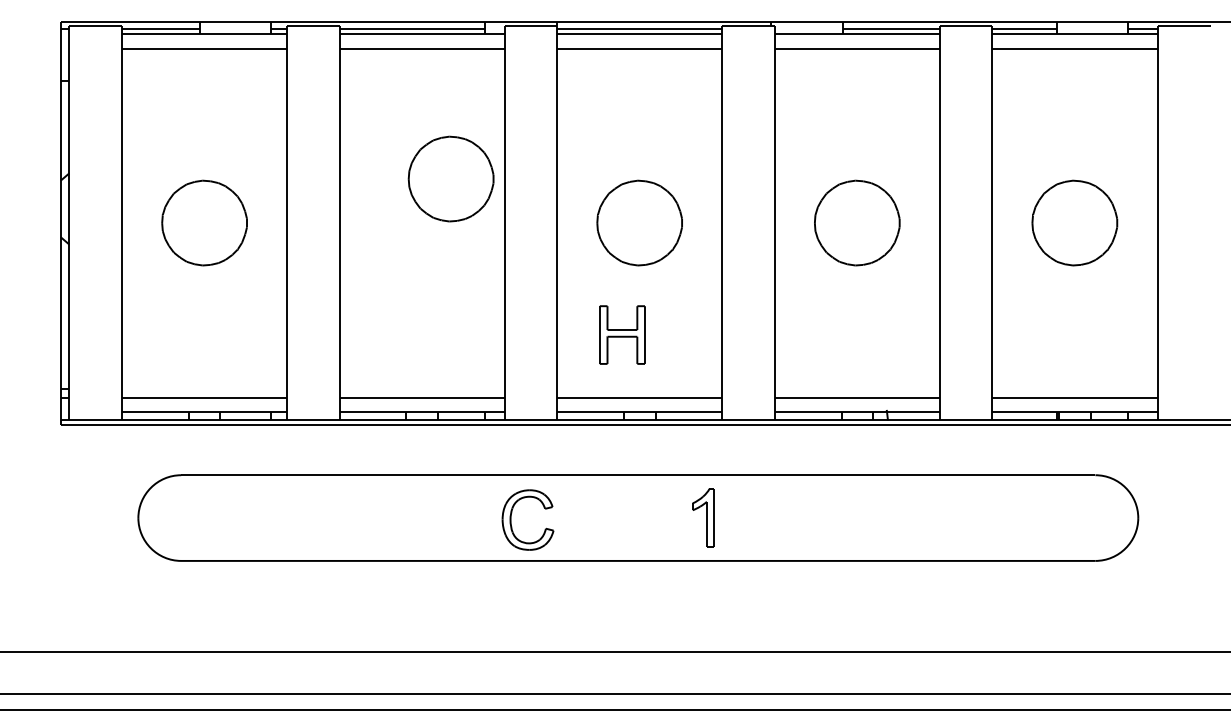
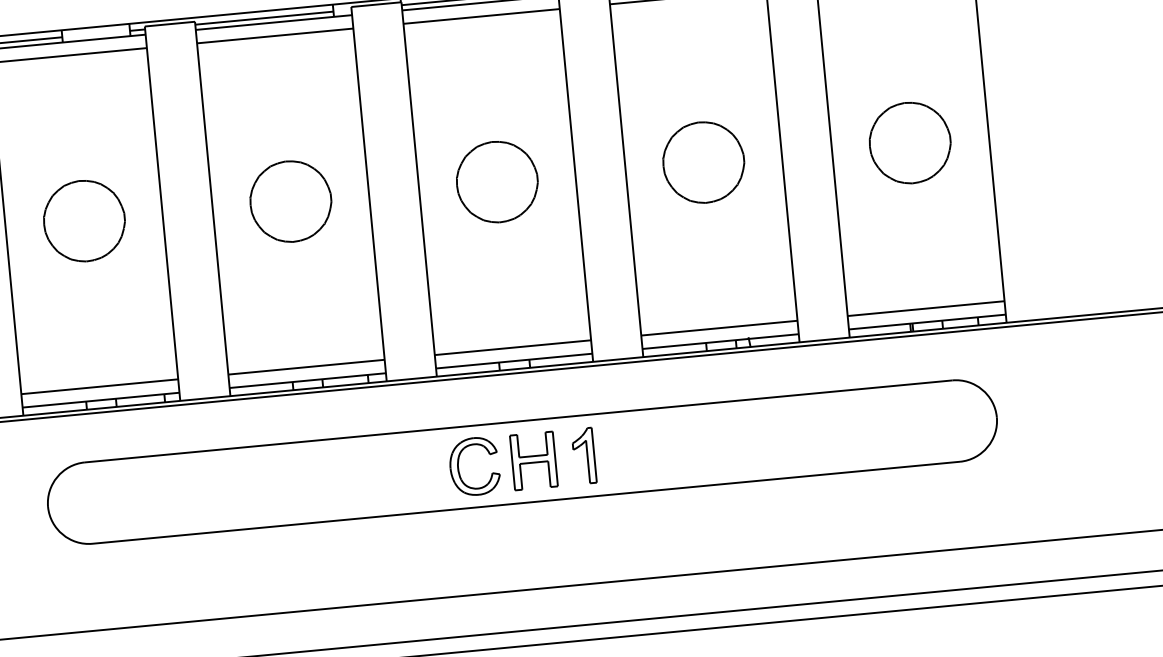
part: (450, 178) -> (290, 201), moved
part: (622, 334) -> (533, 460), moved
part: (511, 519) -> (458, 467), moved

